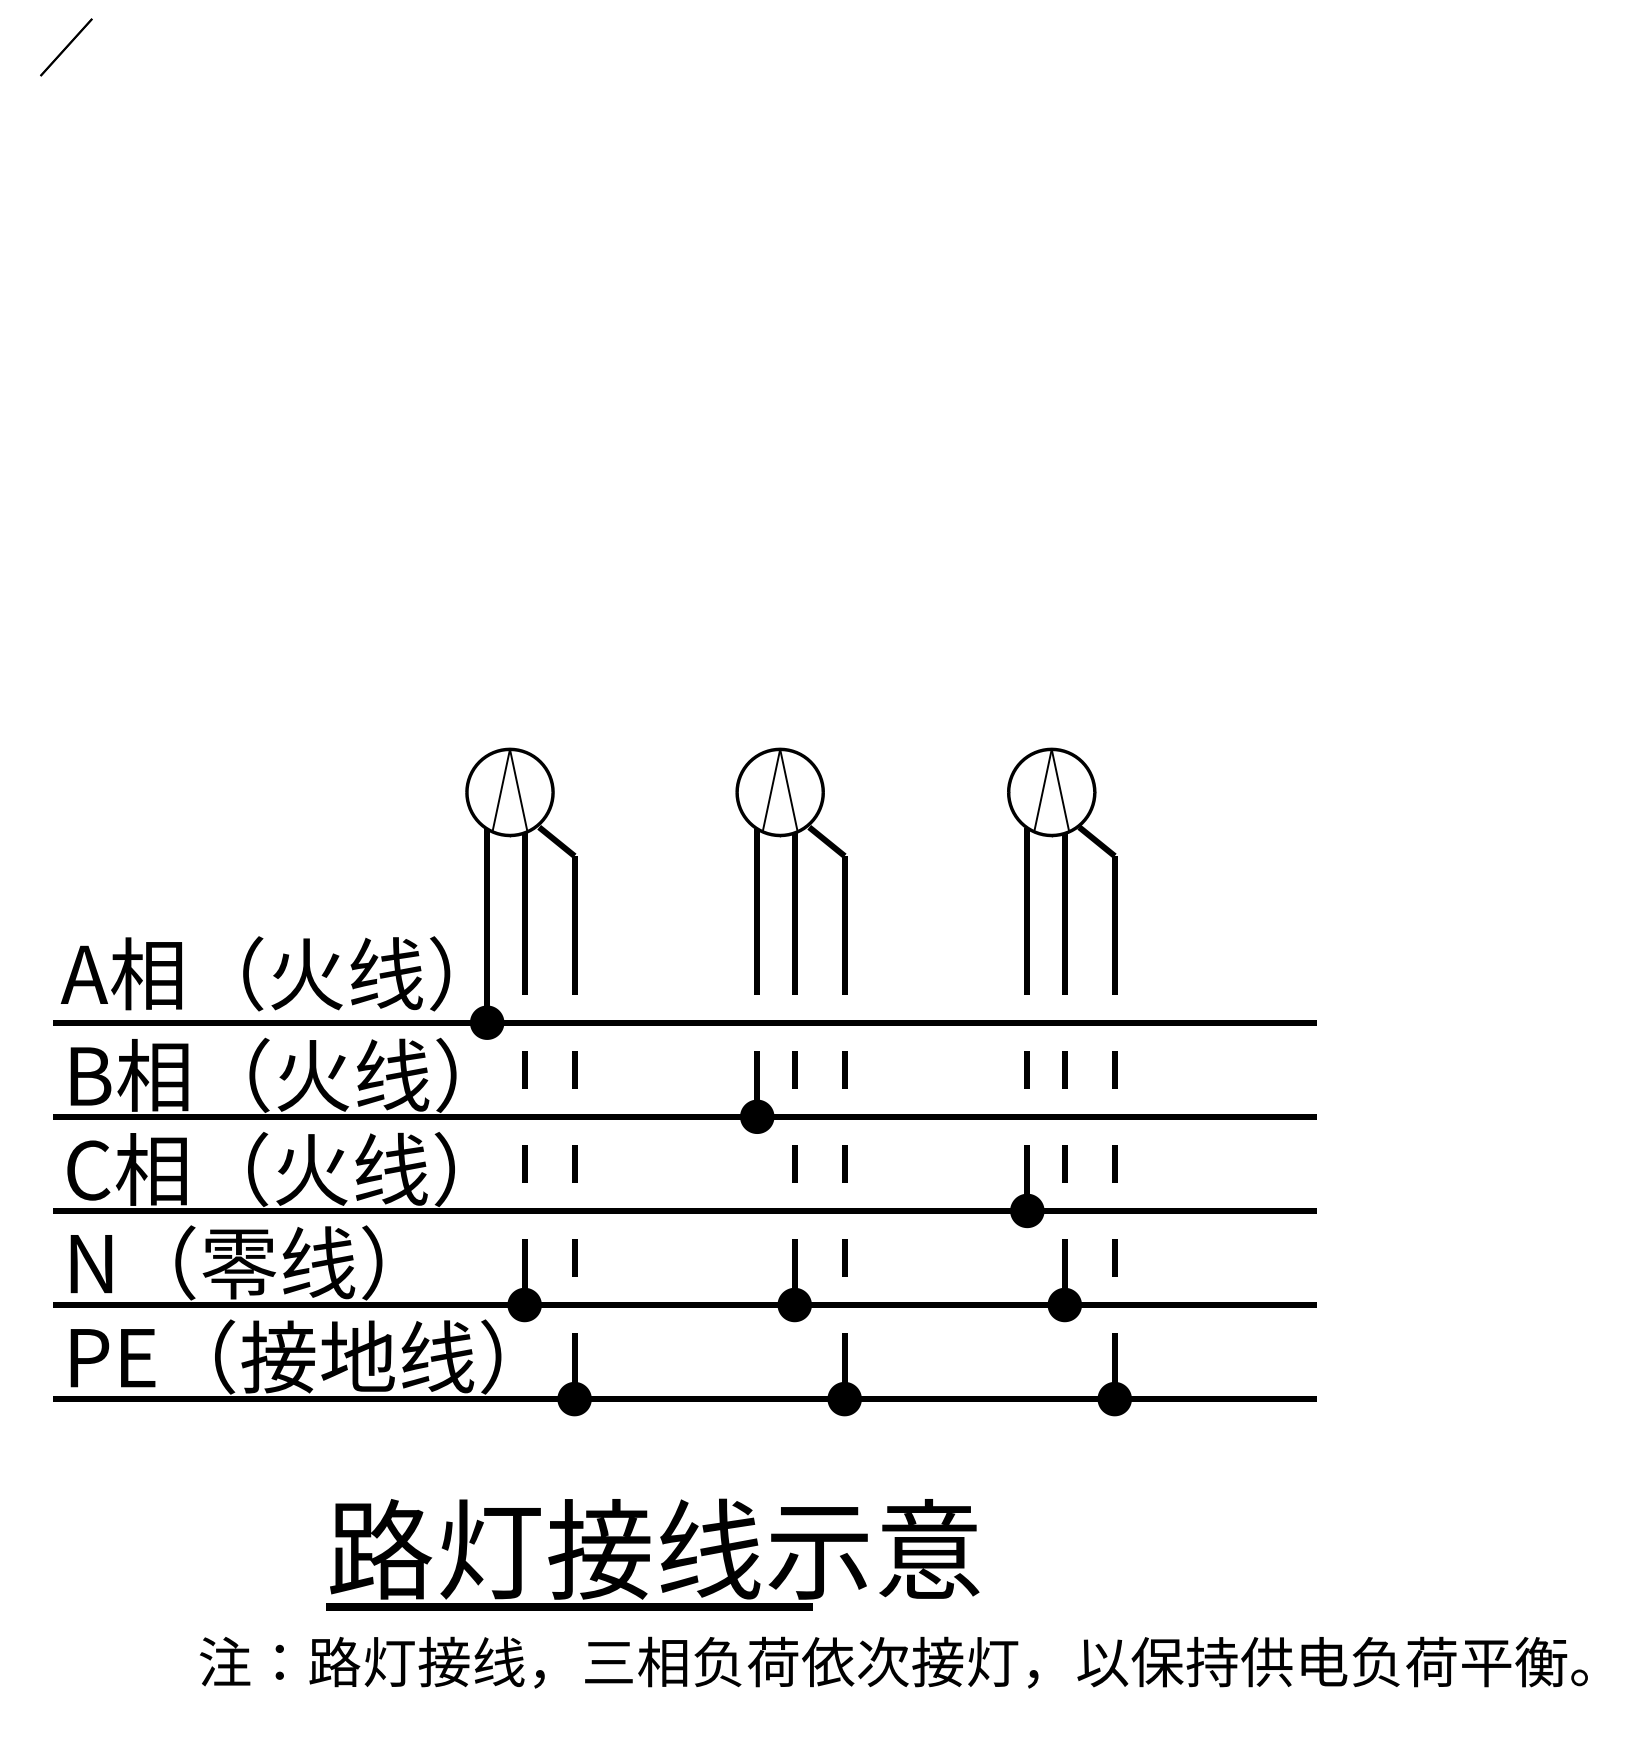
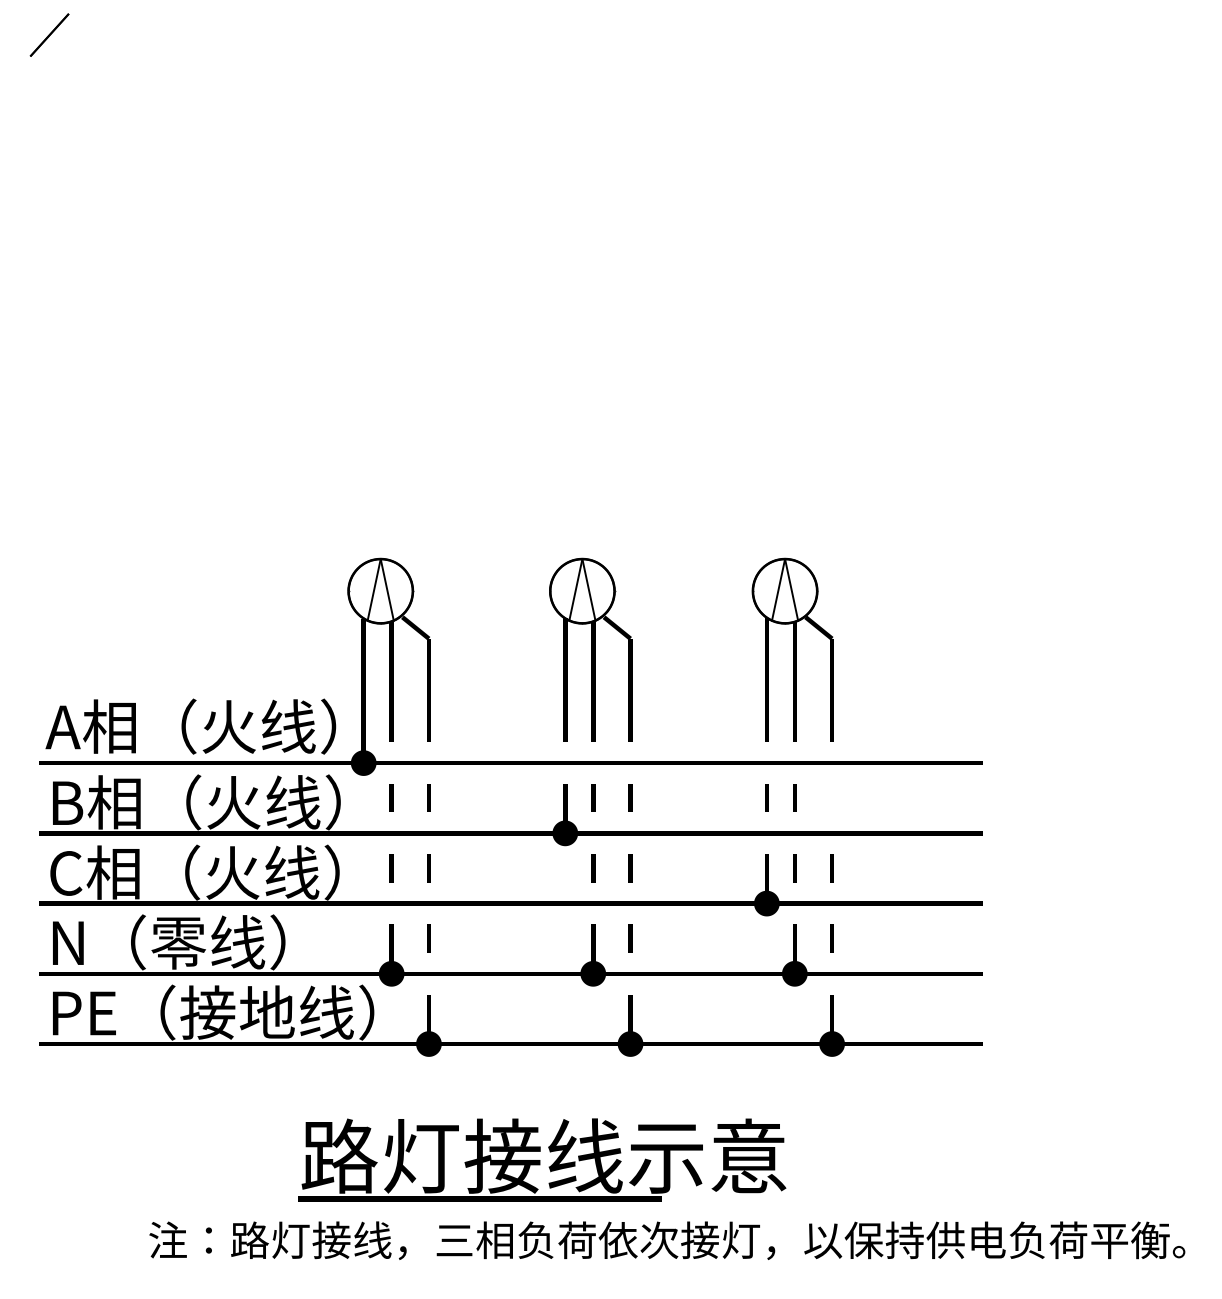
line: (1114, 1069) -> (831, 798), removed
text: (652, 1554) -> (542, 1160), moved

